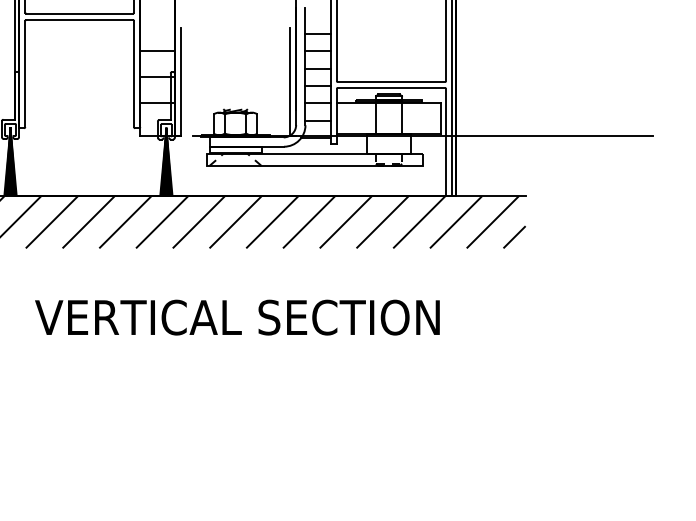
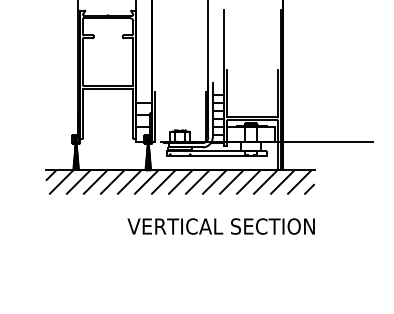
text: (235, 317) -> (220, 226), moved

